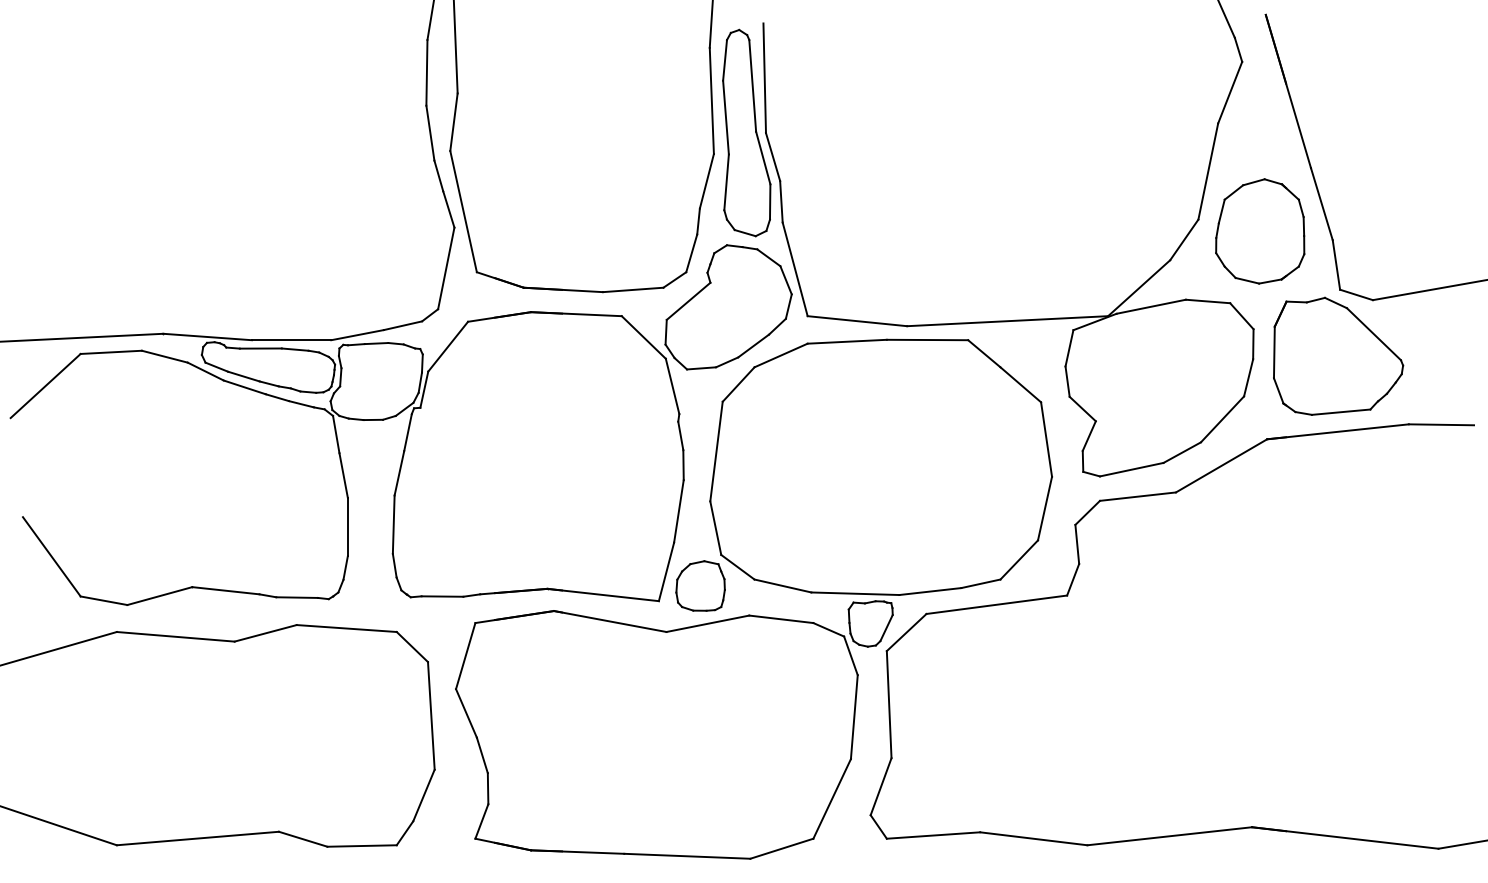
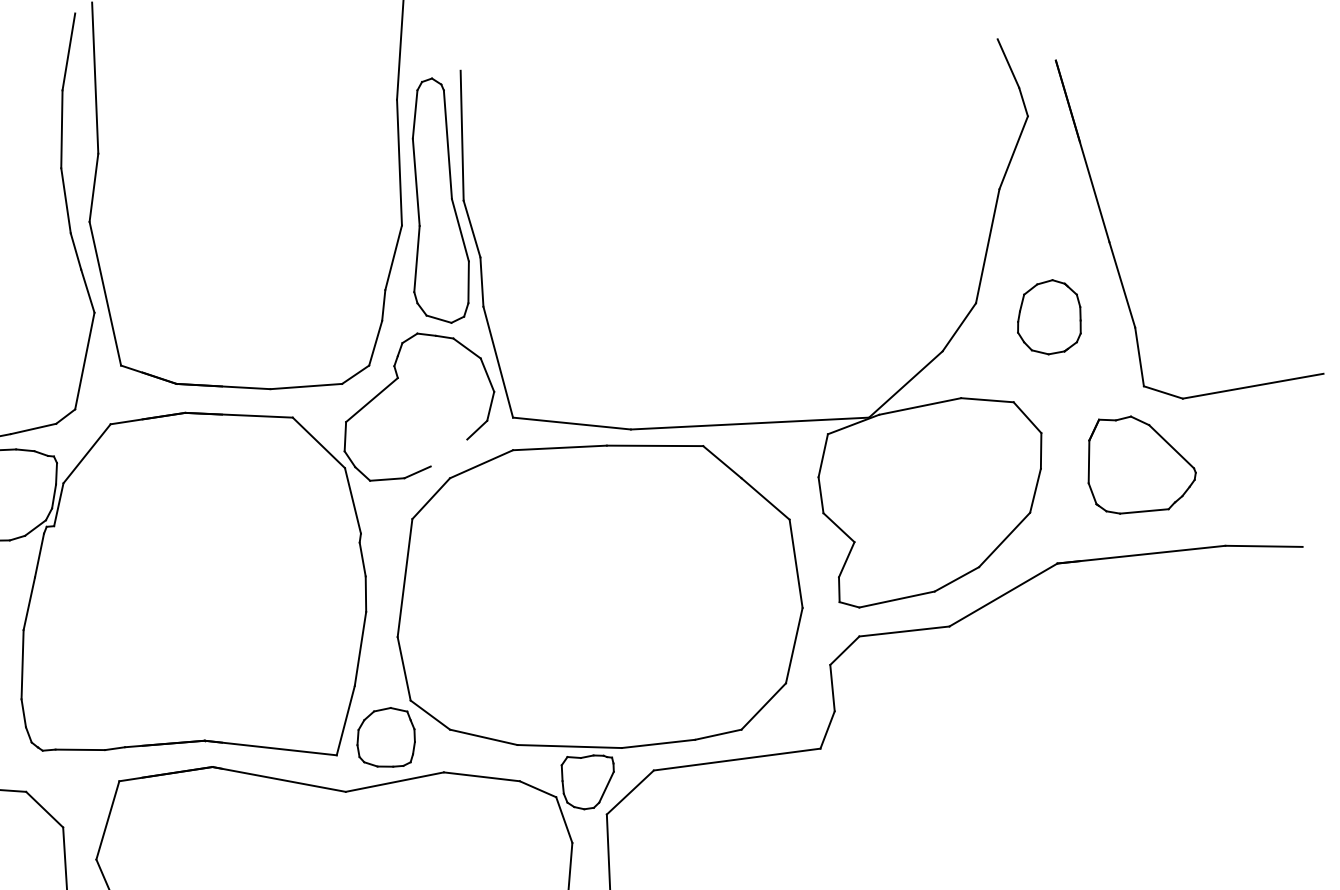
part: (1260, 231) -> (1049, 317), size x0.6
line: (753, 345) -> (448, 452), removed
part: (1338, 355) -> (1142, 464), size x0.7

